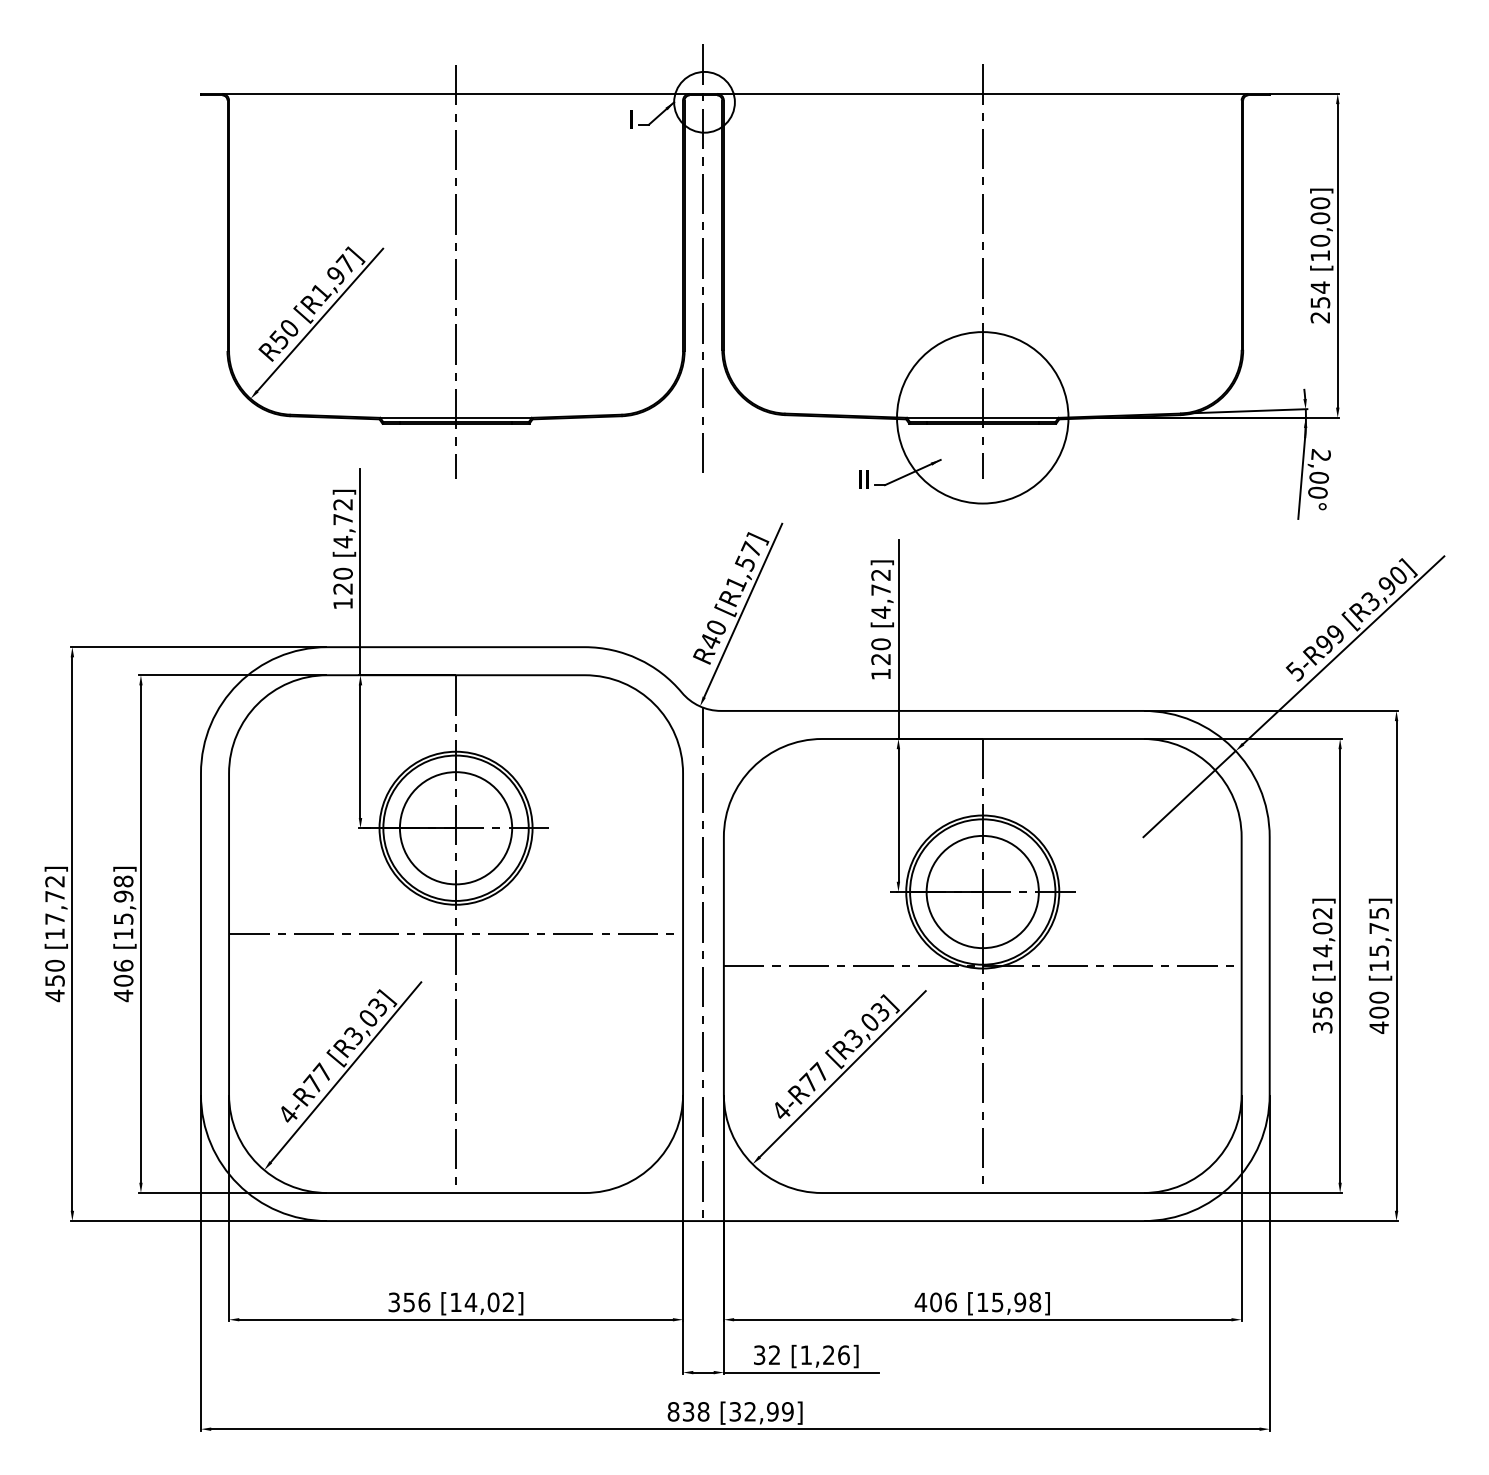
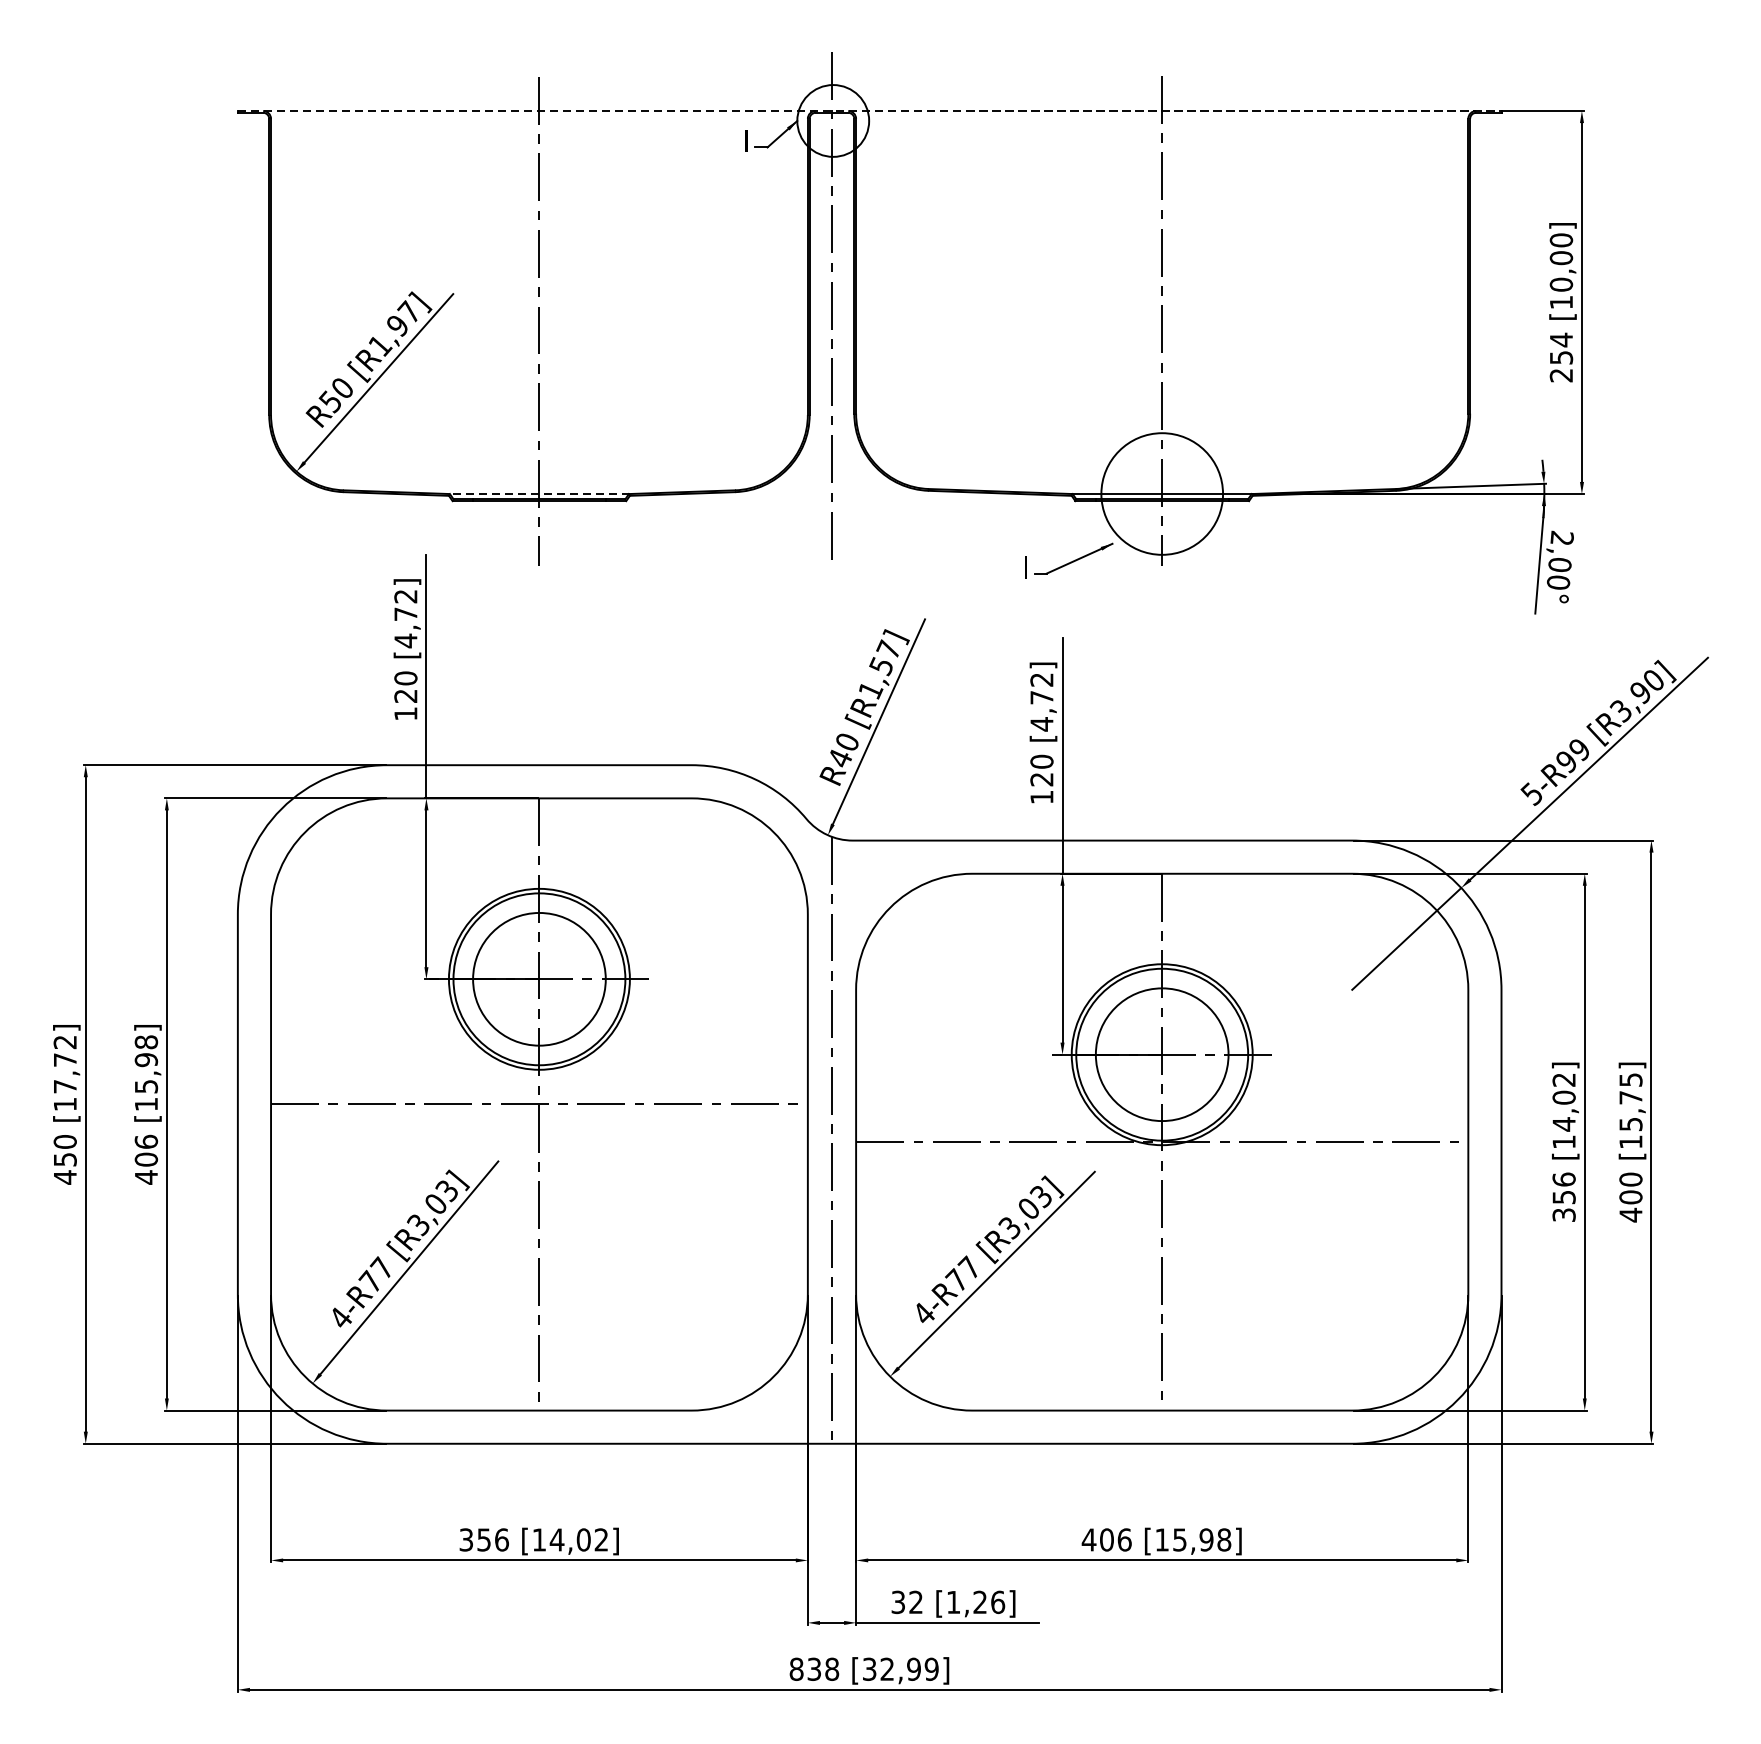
line: (735, 93) -> (869, 110), solid -> dashed
line: (456, 417) -> (539, 493), solid -> dashed
circle: (982, 417) -> (1161, 493), size x0.6
text: (860, 479) -> (1017, 566), II -> I

